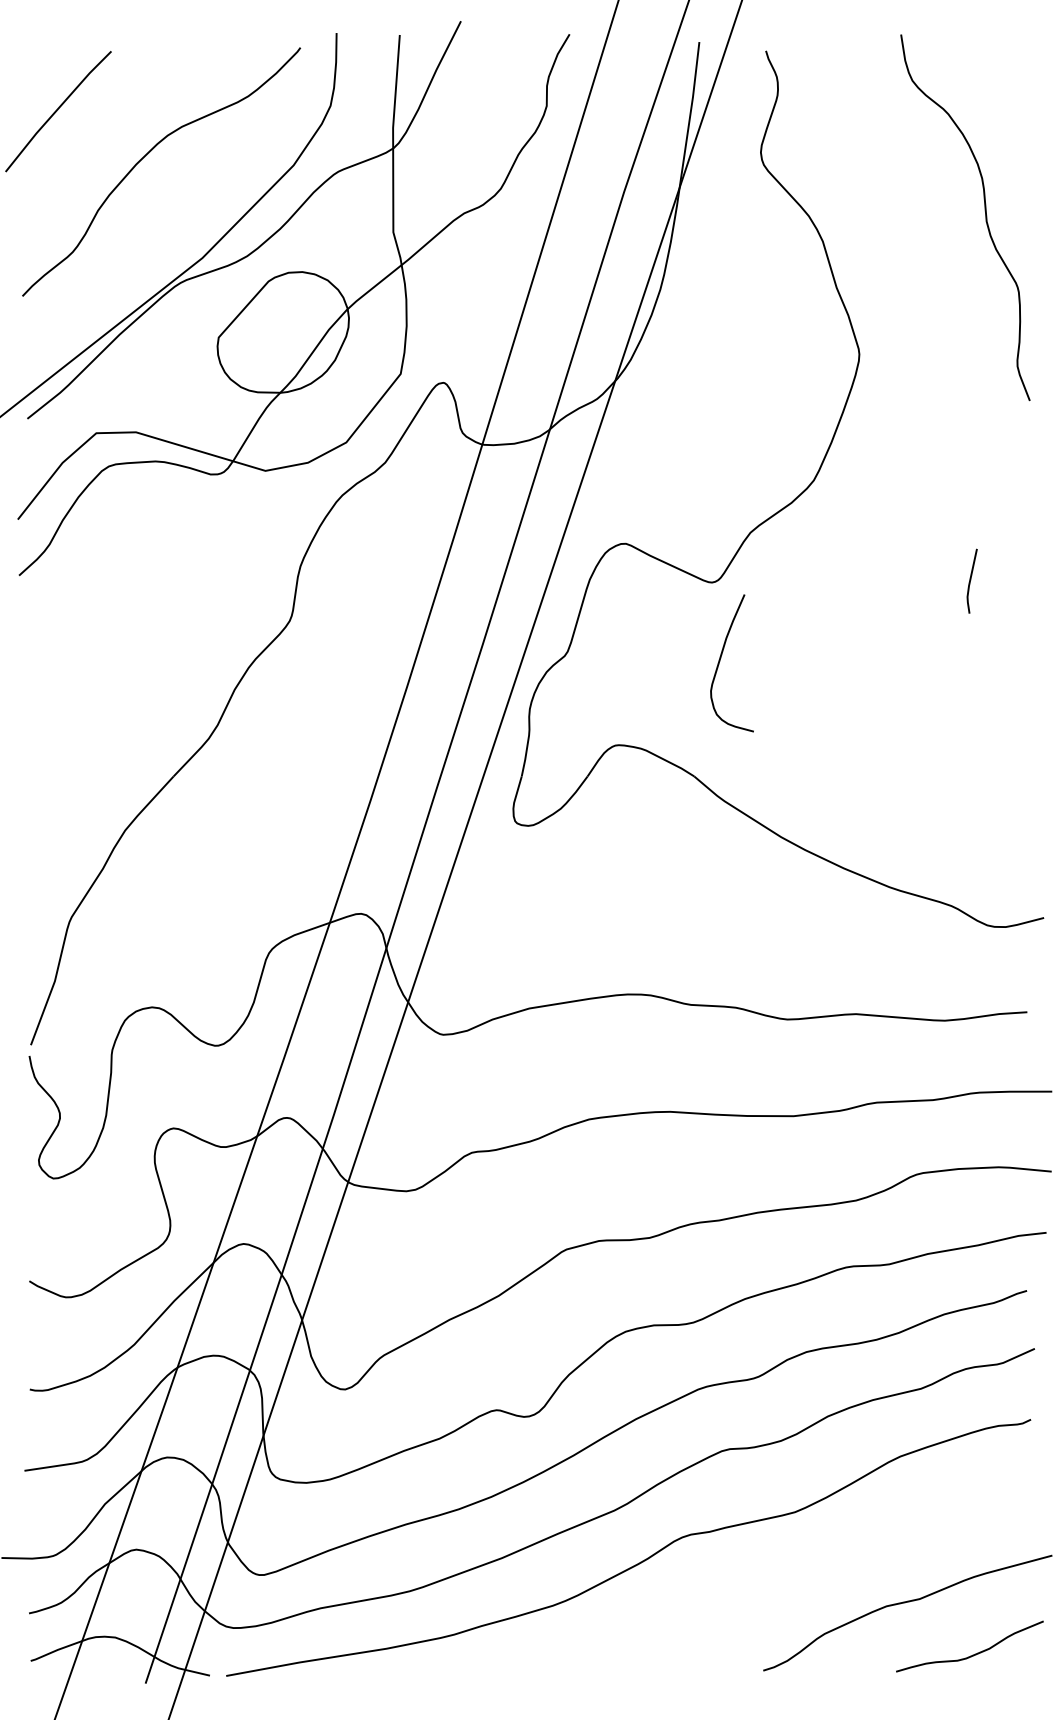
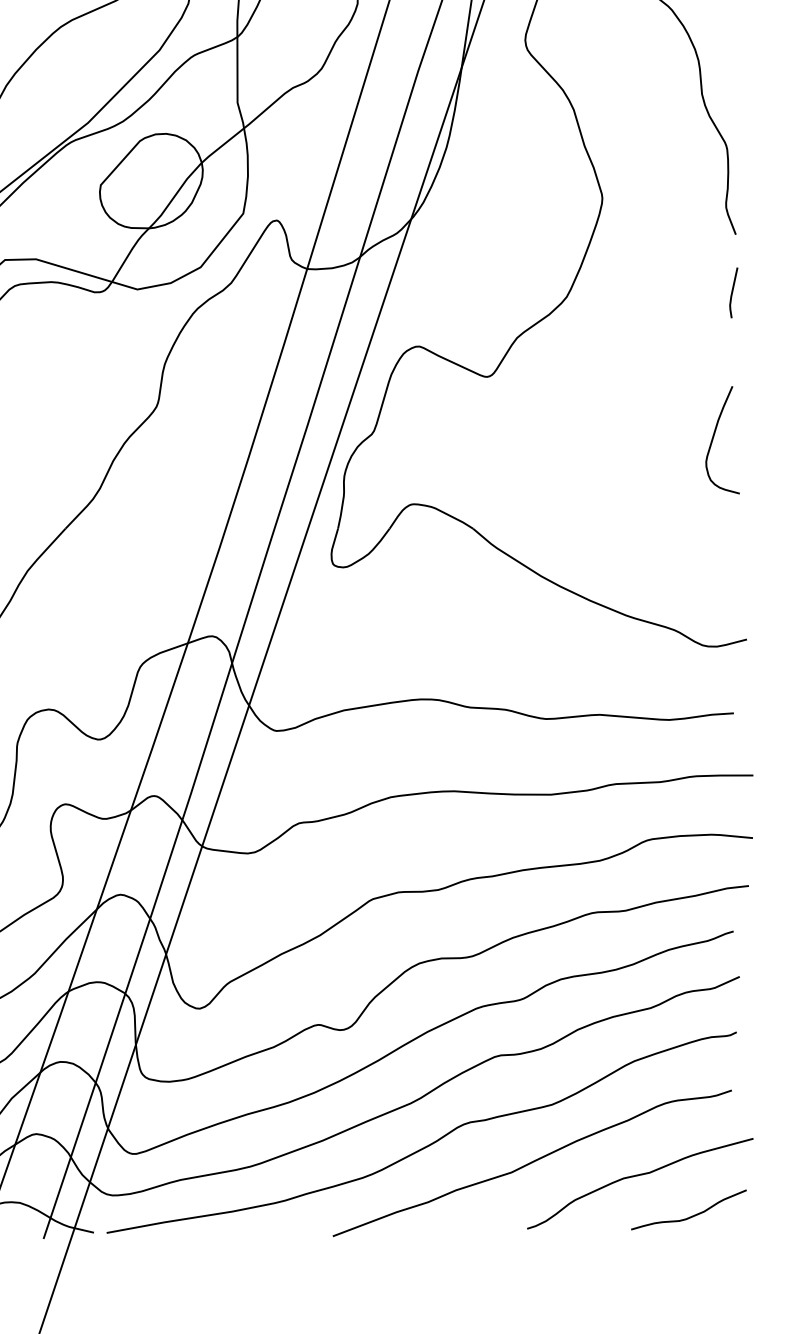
line: (971, 580) -> (733, 292), moved
curve: (721, 658) -> (714, 436), moved
curve: (769, 1586) -> (532, 1162), added

